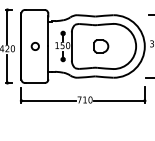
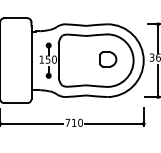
circle: (34, 46) -> (15, 60), removed
part: (101, 46) -> (108, 59), moved

